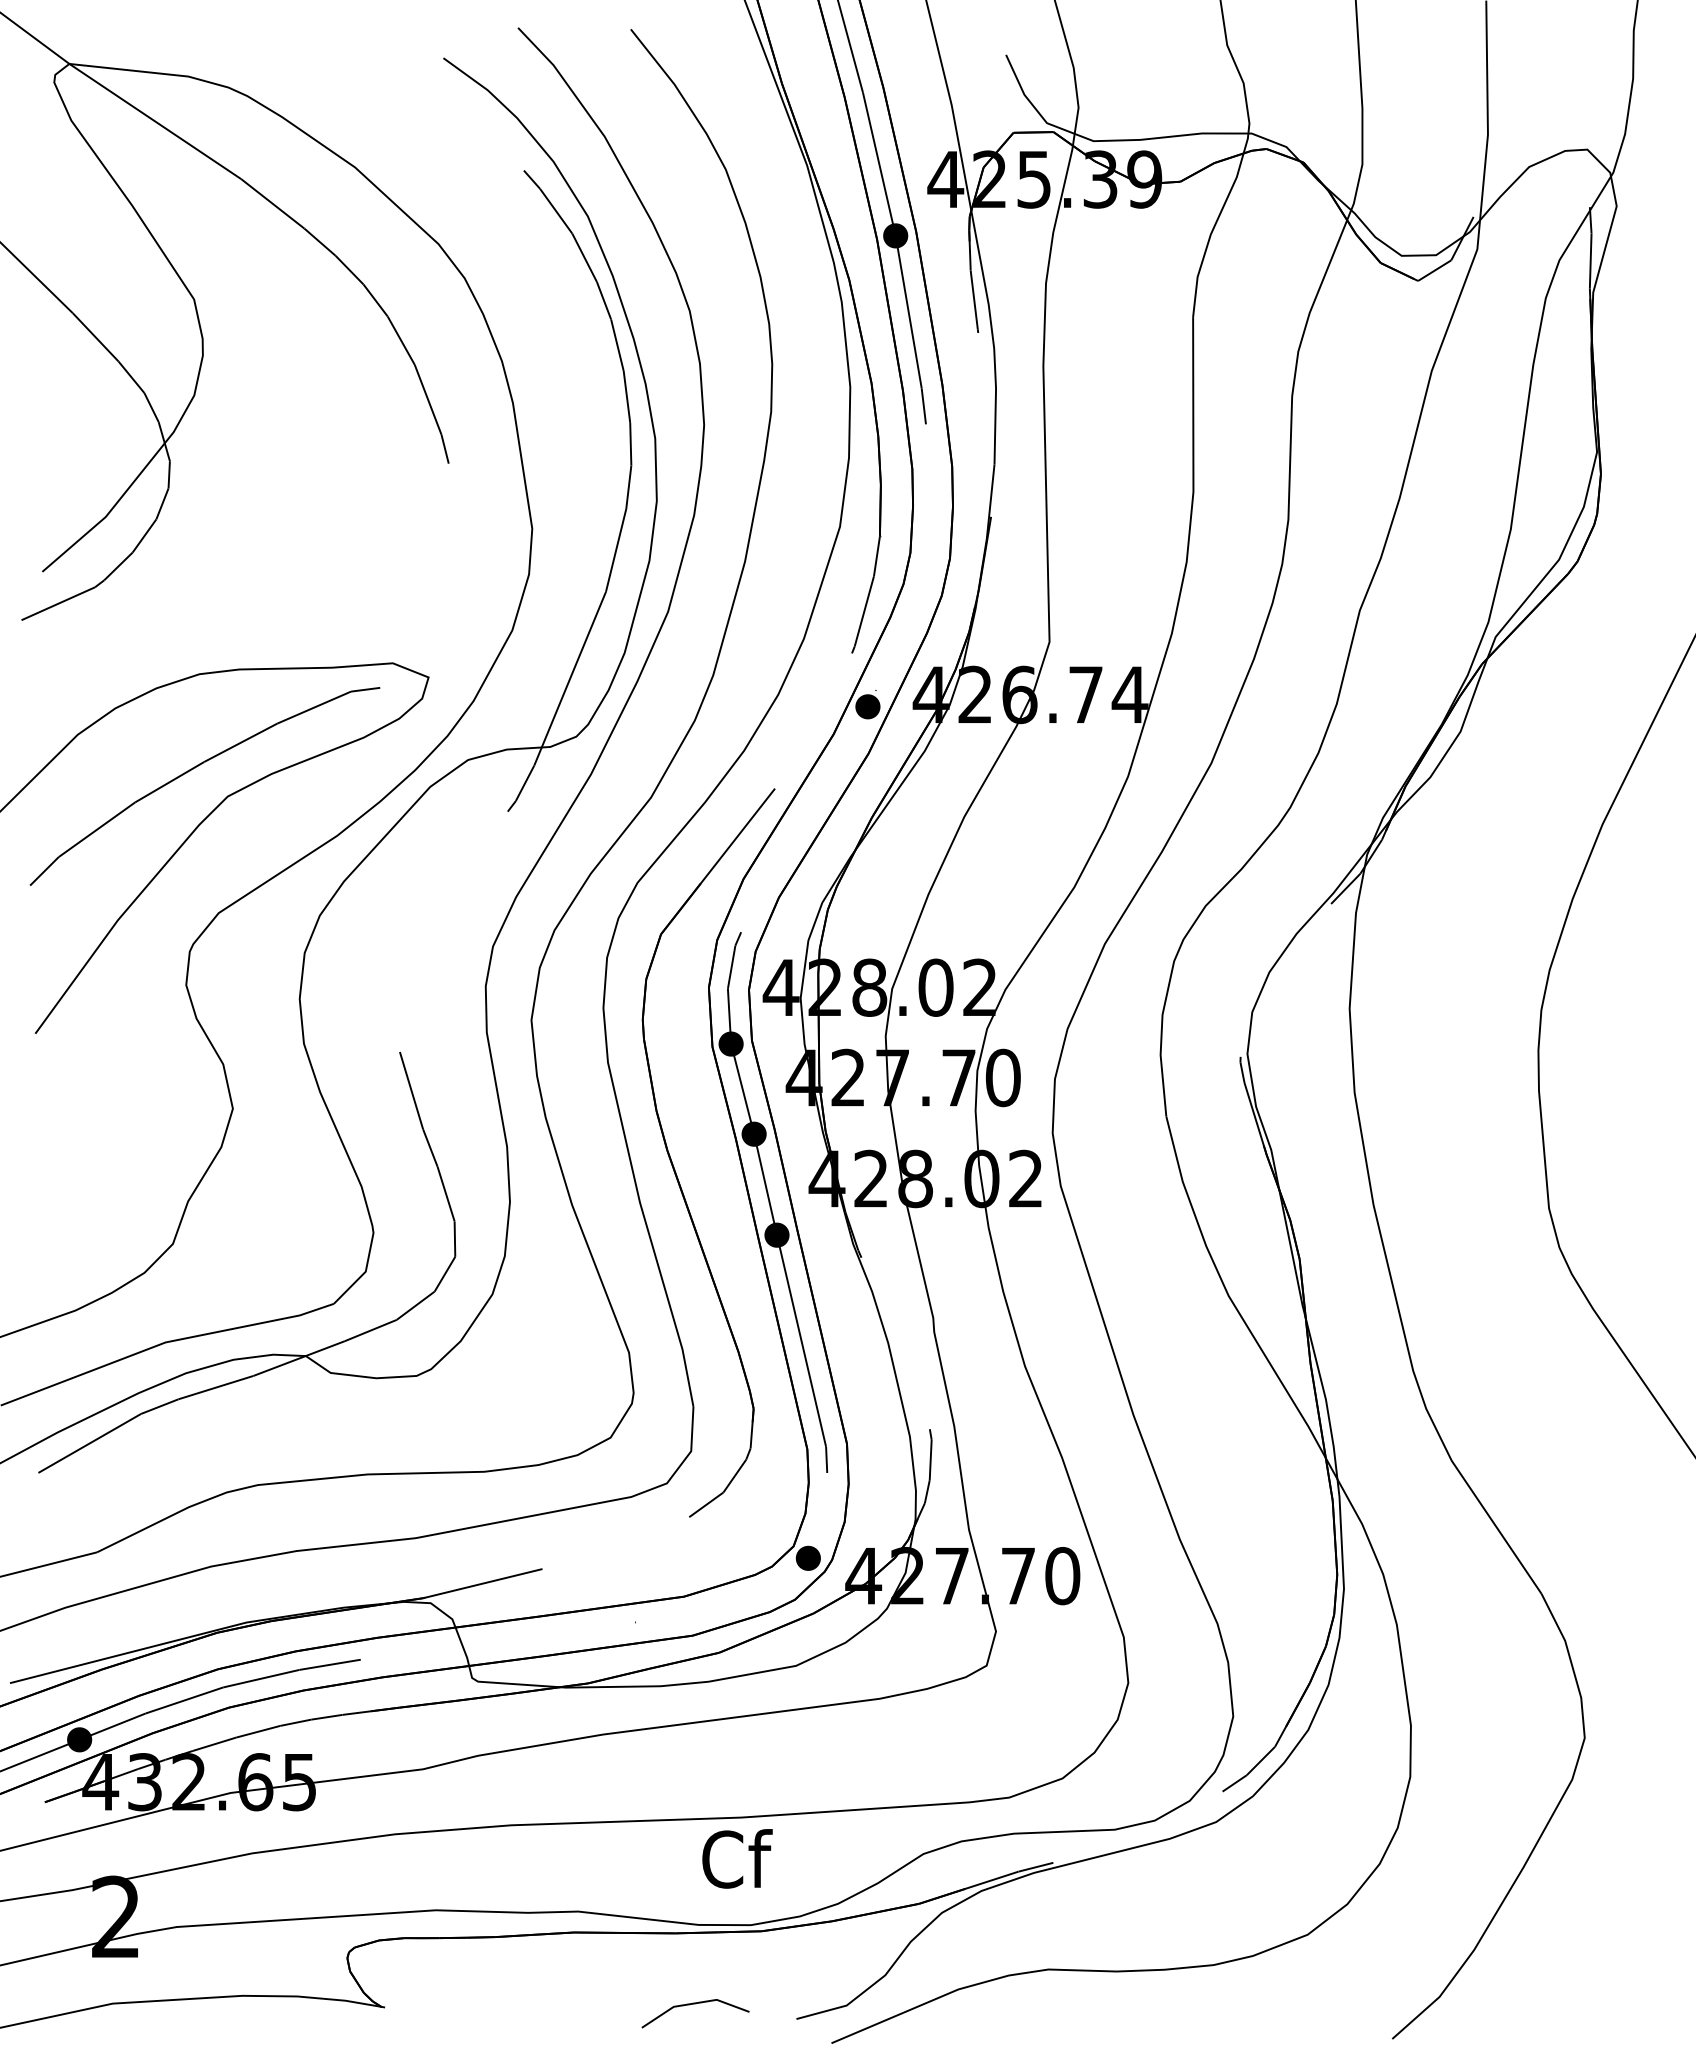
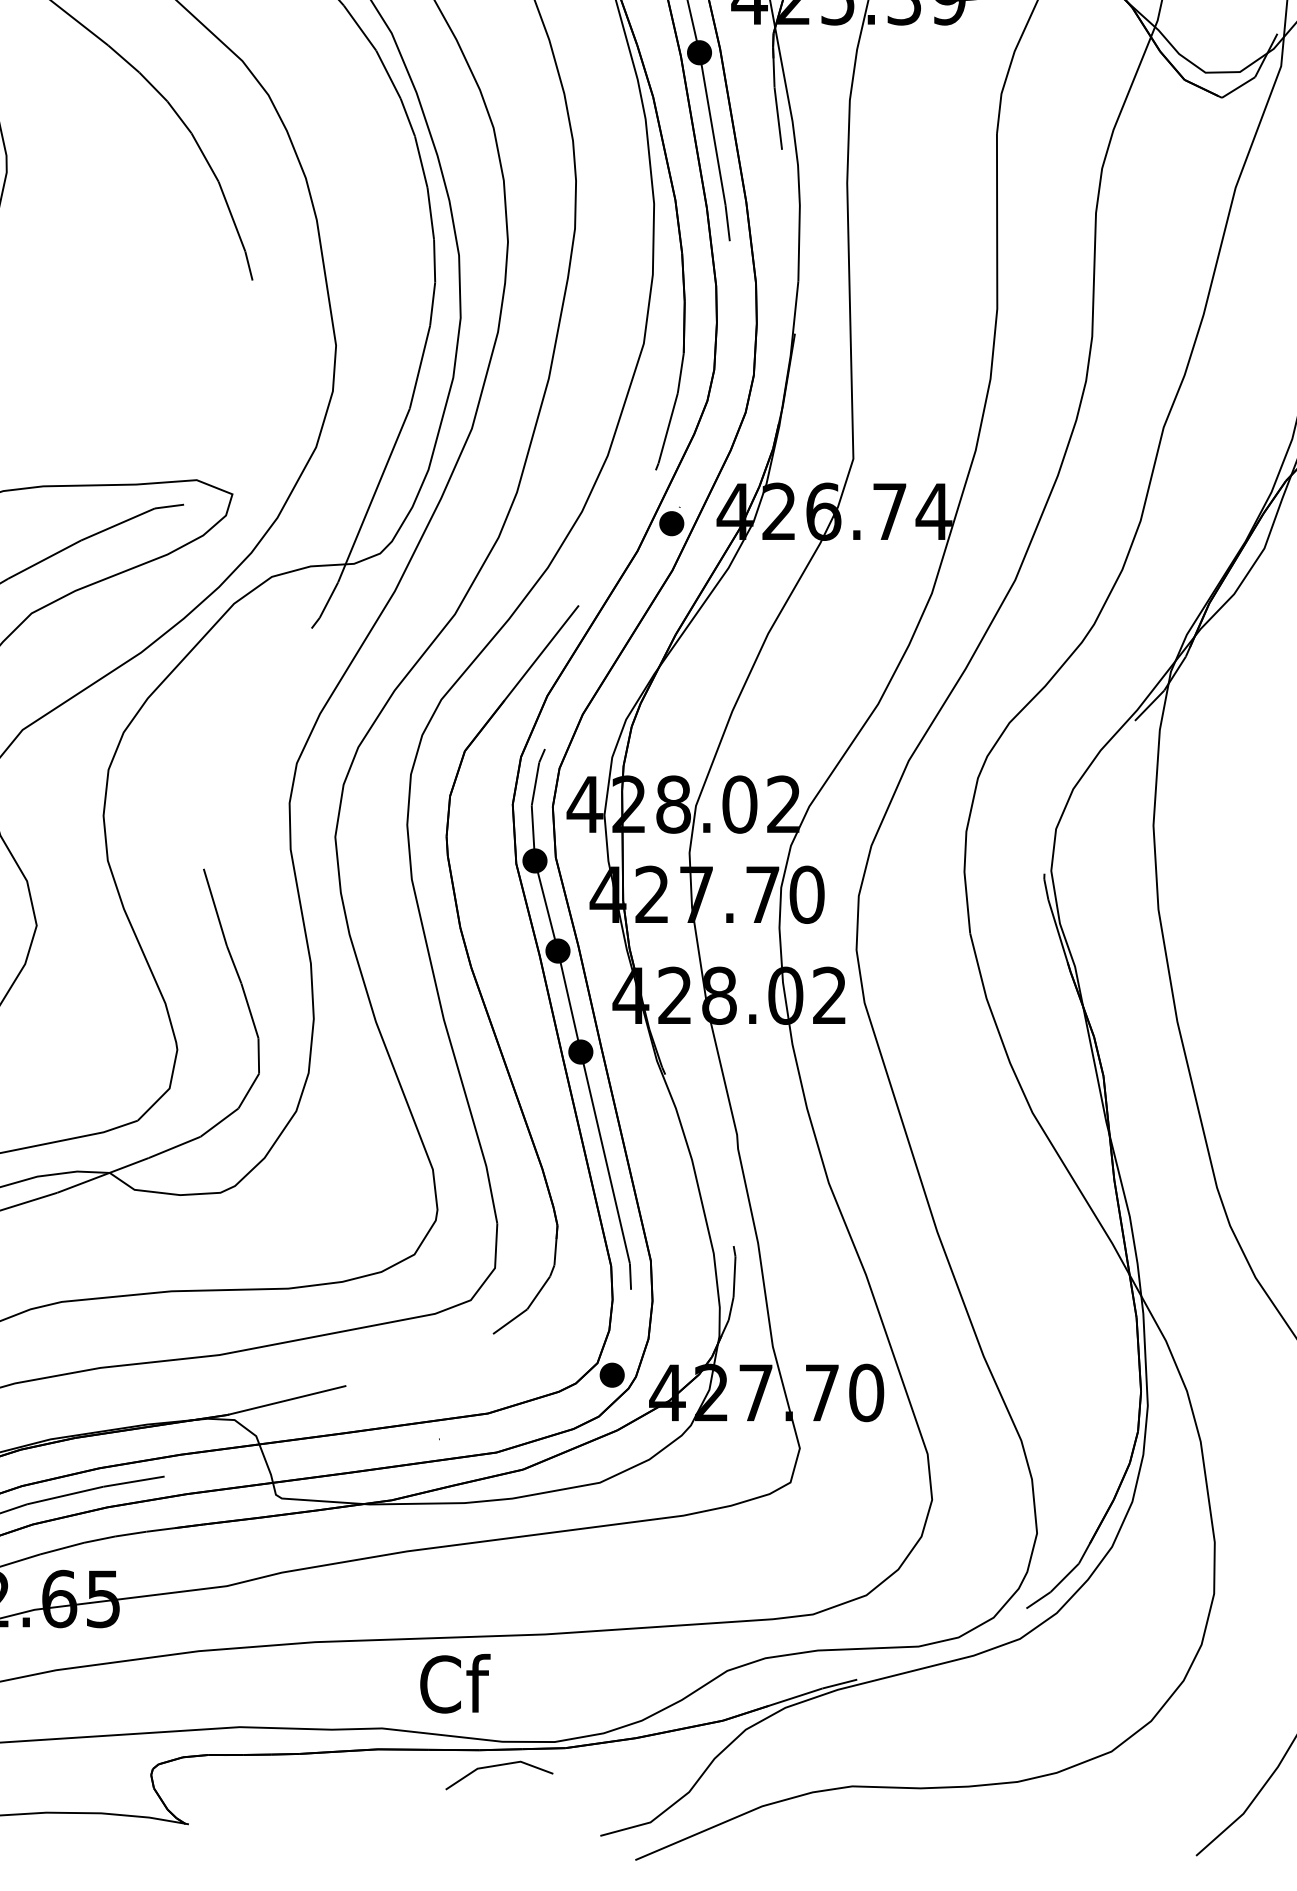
text: (737, 1858) -> (455, 1683), moved
line: (695, 2004) -> (499, 1766), moved

